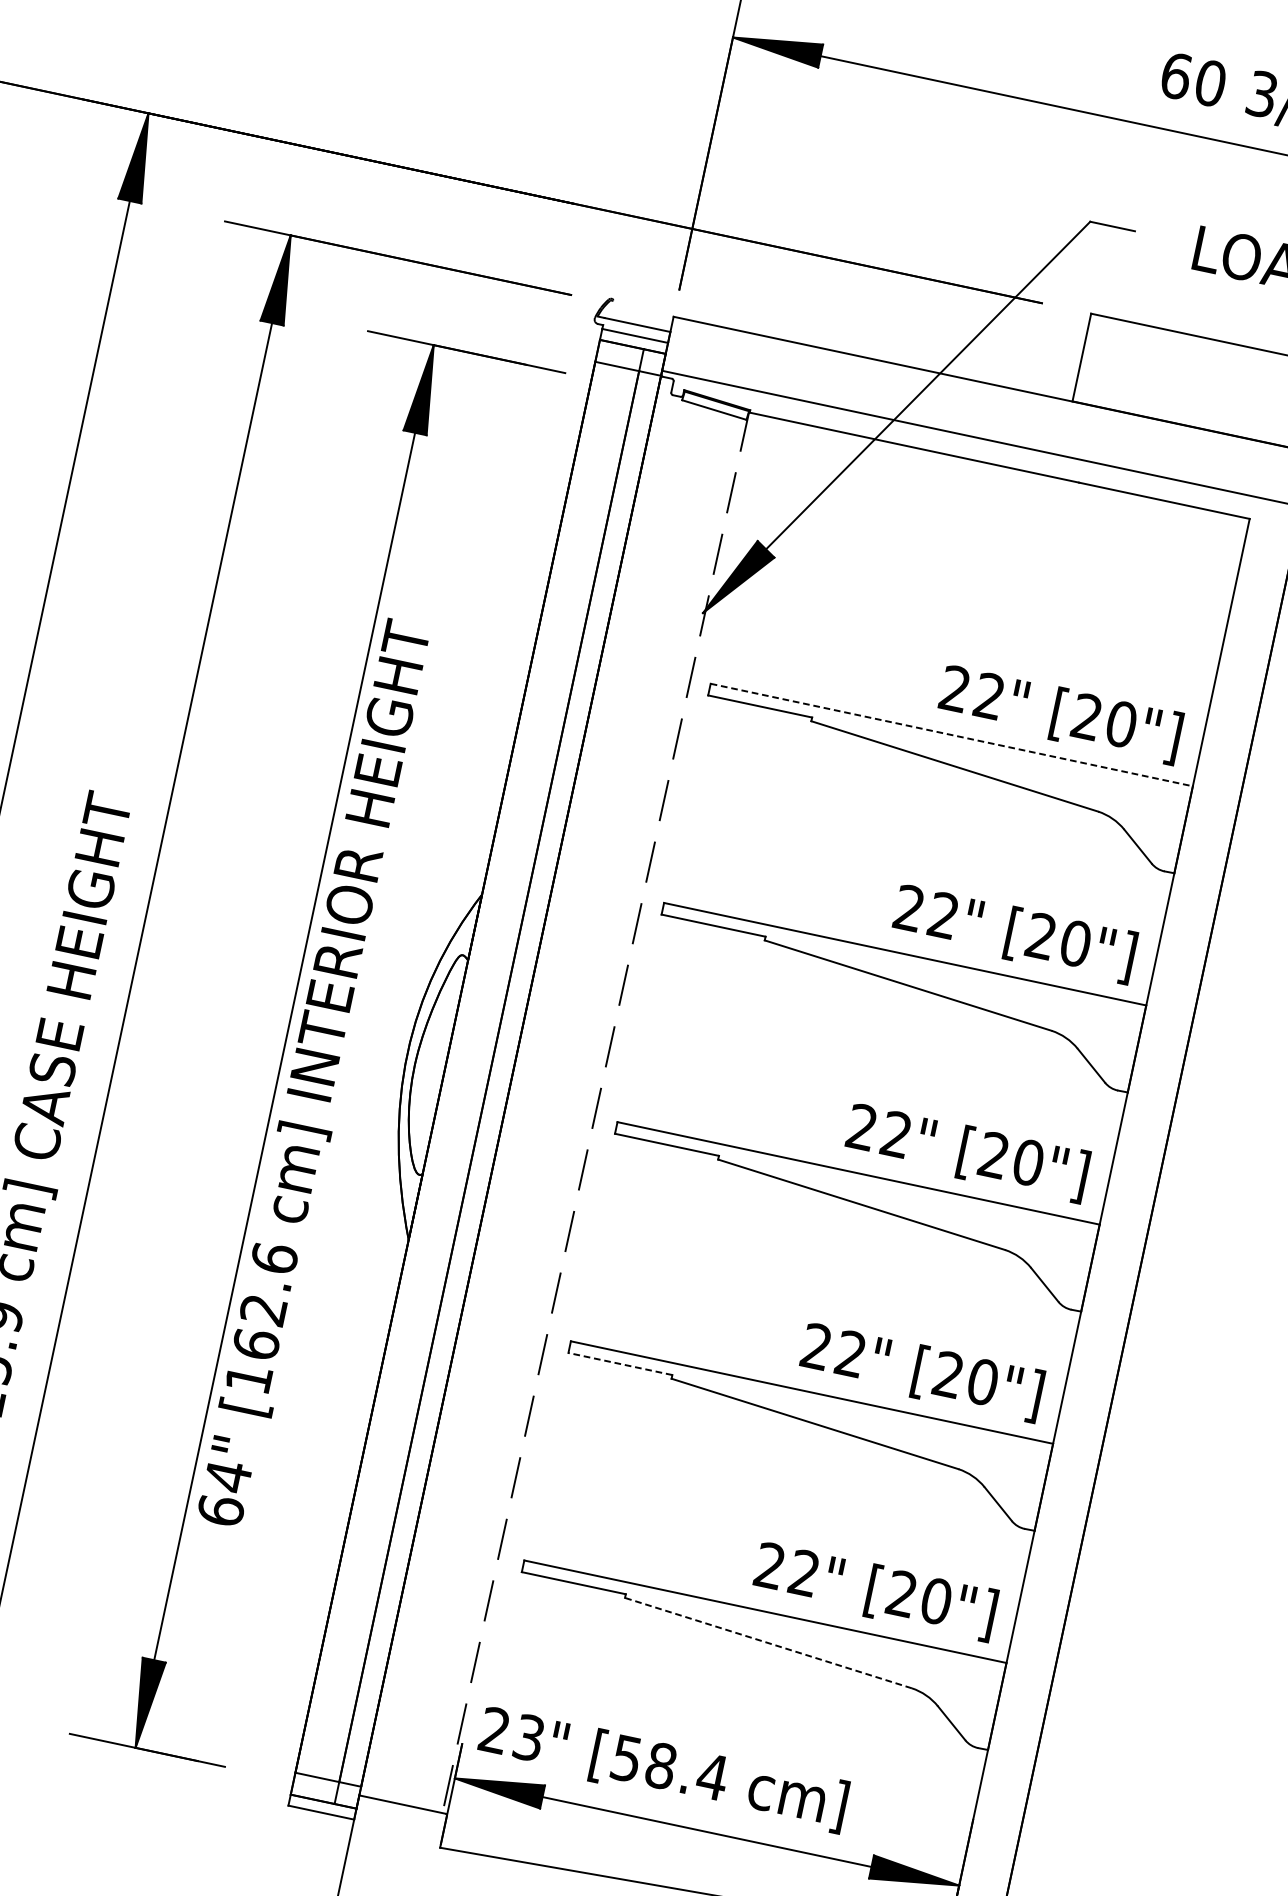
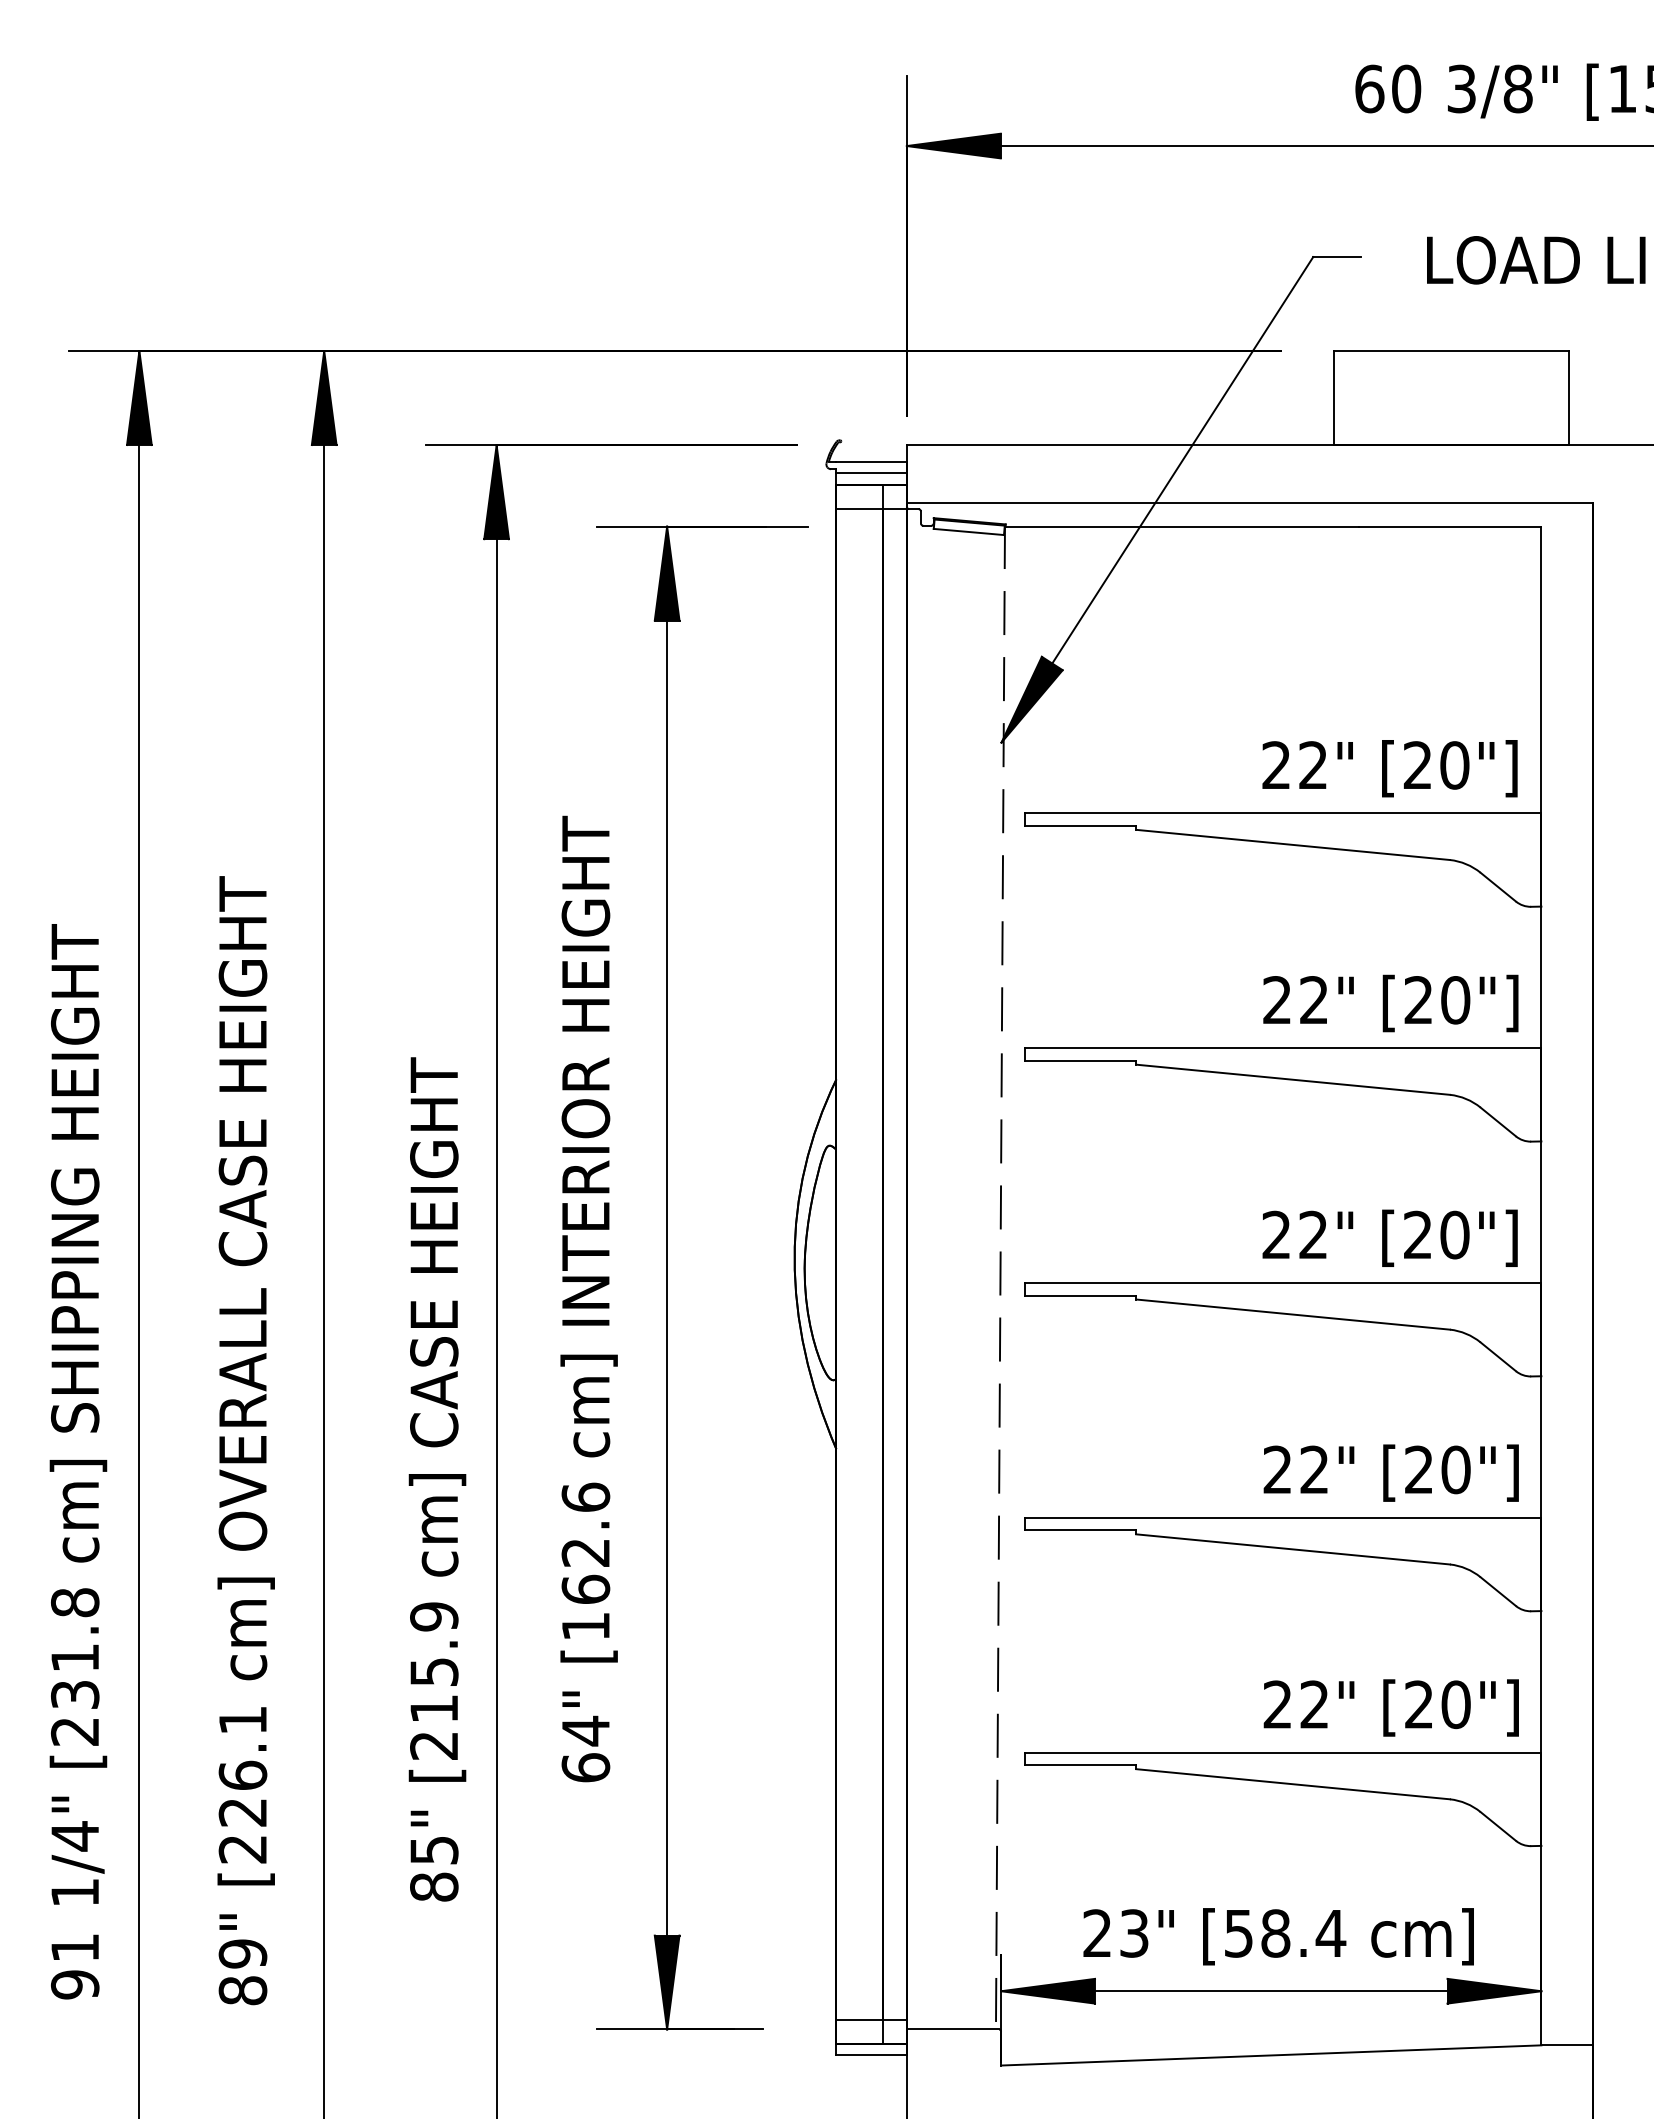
line: (952, 735) -> (1283, 813), dashed -> solid
text: (316, 1073) -> (588, 1298), moved
line: (620, 1364) -> (1080, 1530), dashed -> solid
line: (768, 1643) -> (1293, 1784), dashed -> solid
text: (663, 1769) -> (1278, 1936), moved

